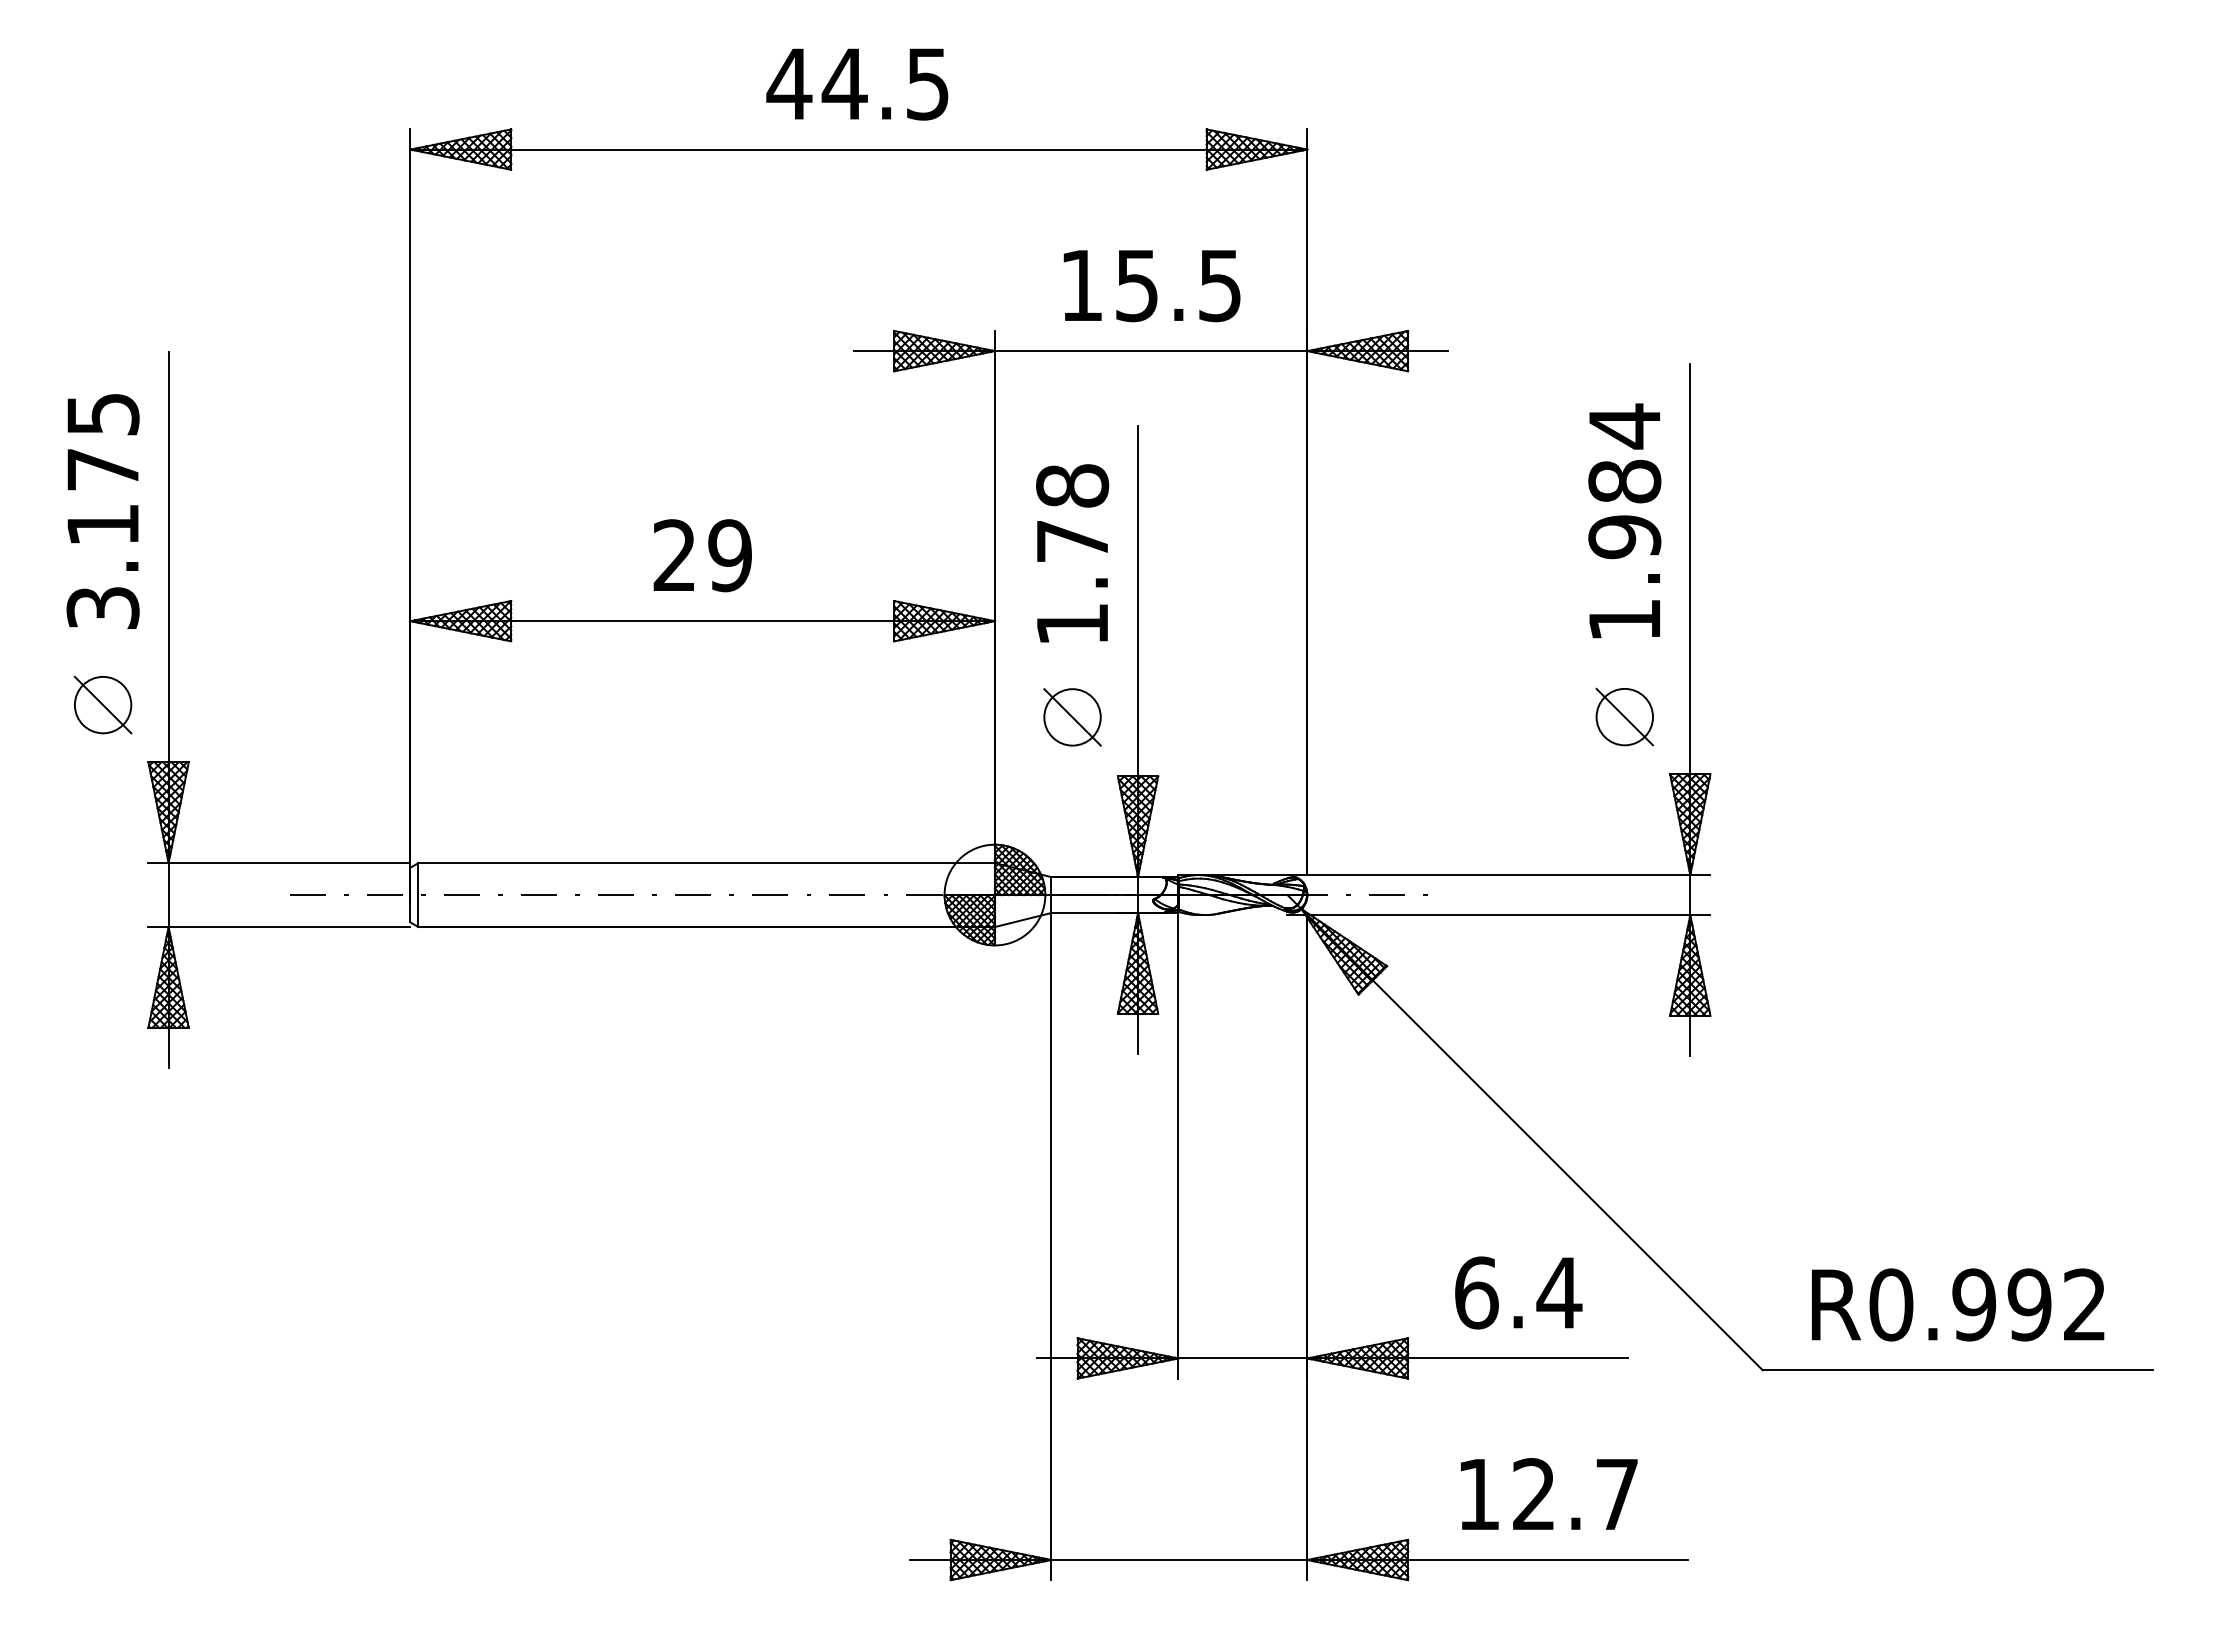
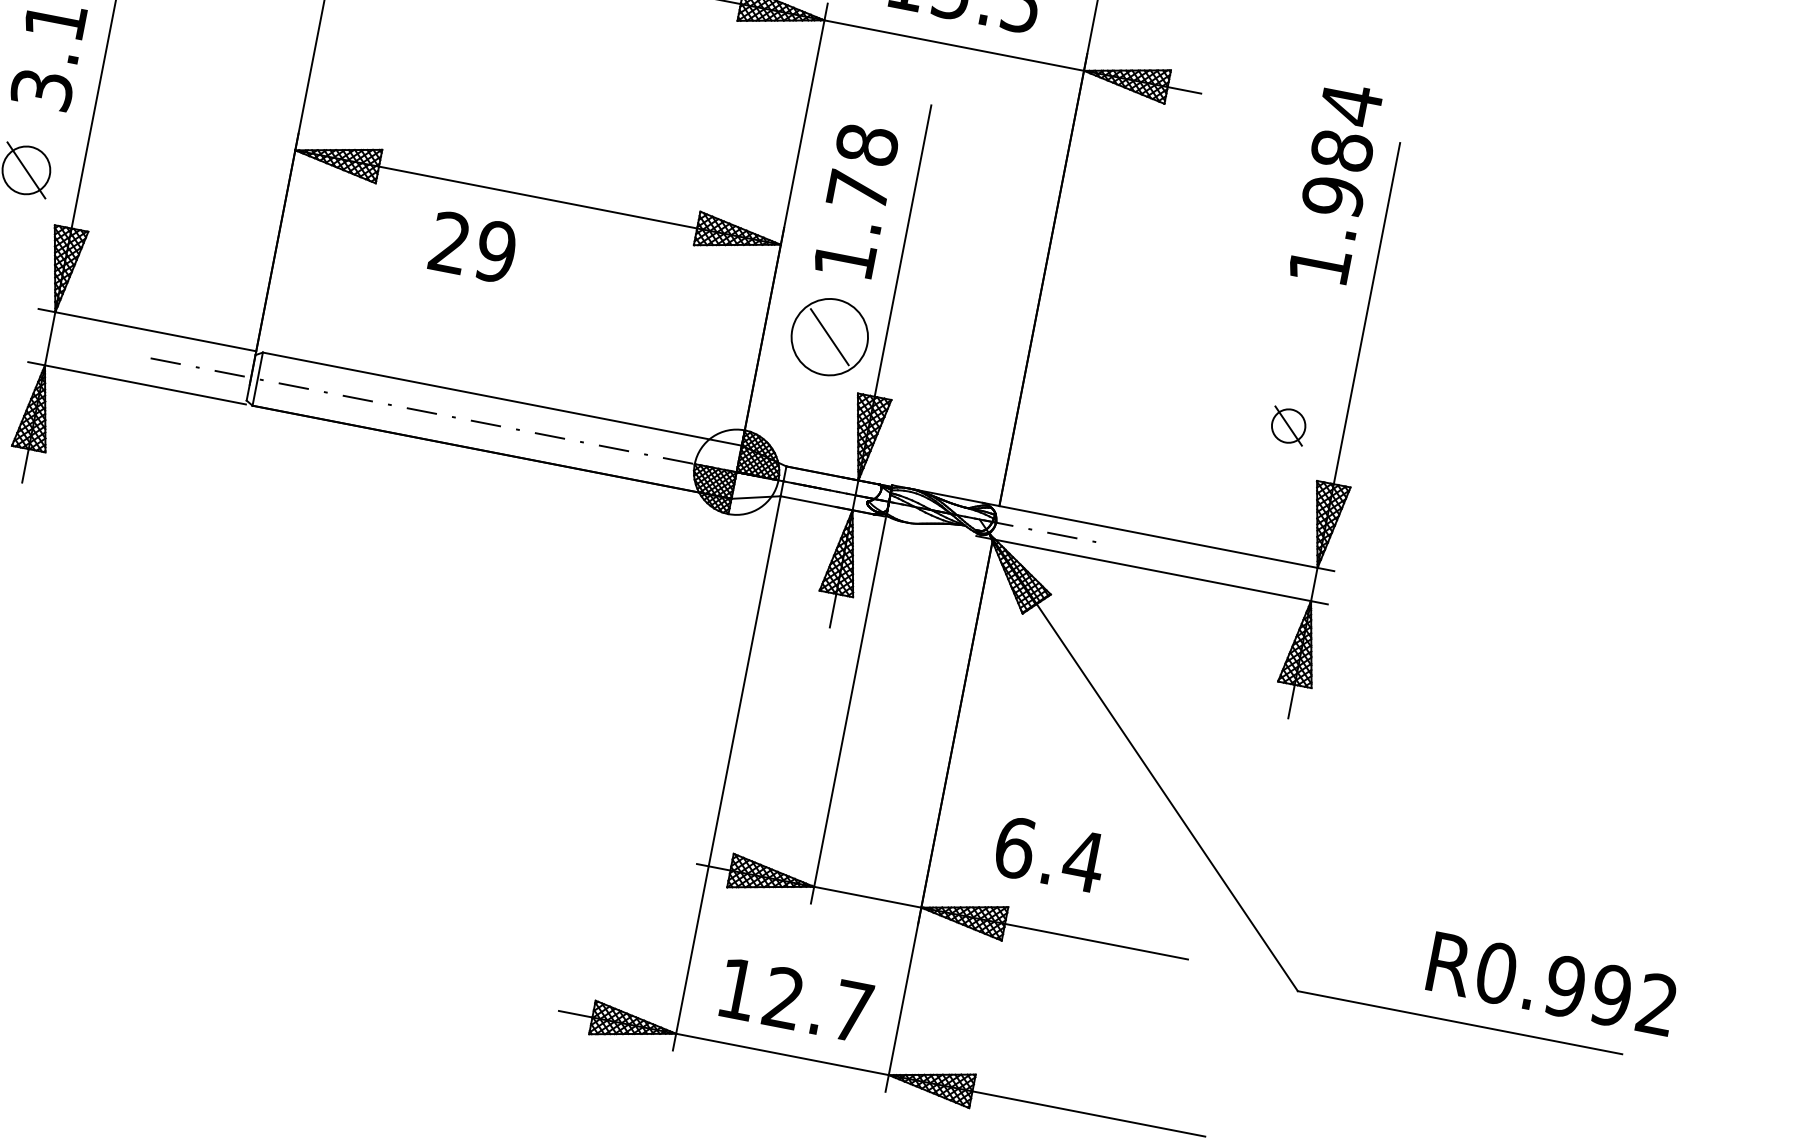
text: (1624, 520) -> (1335, 182), moved
text: (702, 555) -> (473, 247), moved
part: (1624, 716) -> (1288, 425), size x0.7
circle: (1072, 717) -> (829, 337), size x1.6
text: (1518, 1292) -> (1049, 854), moved
text: (1958, 1304) -> (1552, 983), moved
text: (1549, 1493) -> (796, 999), moved

